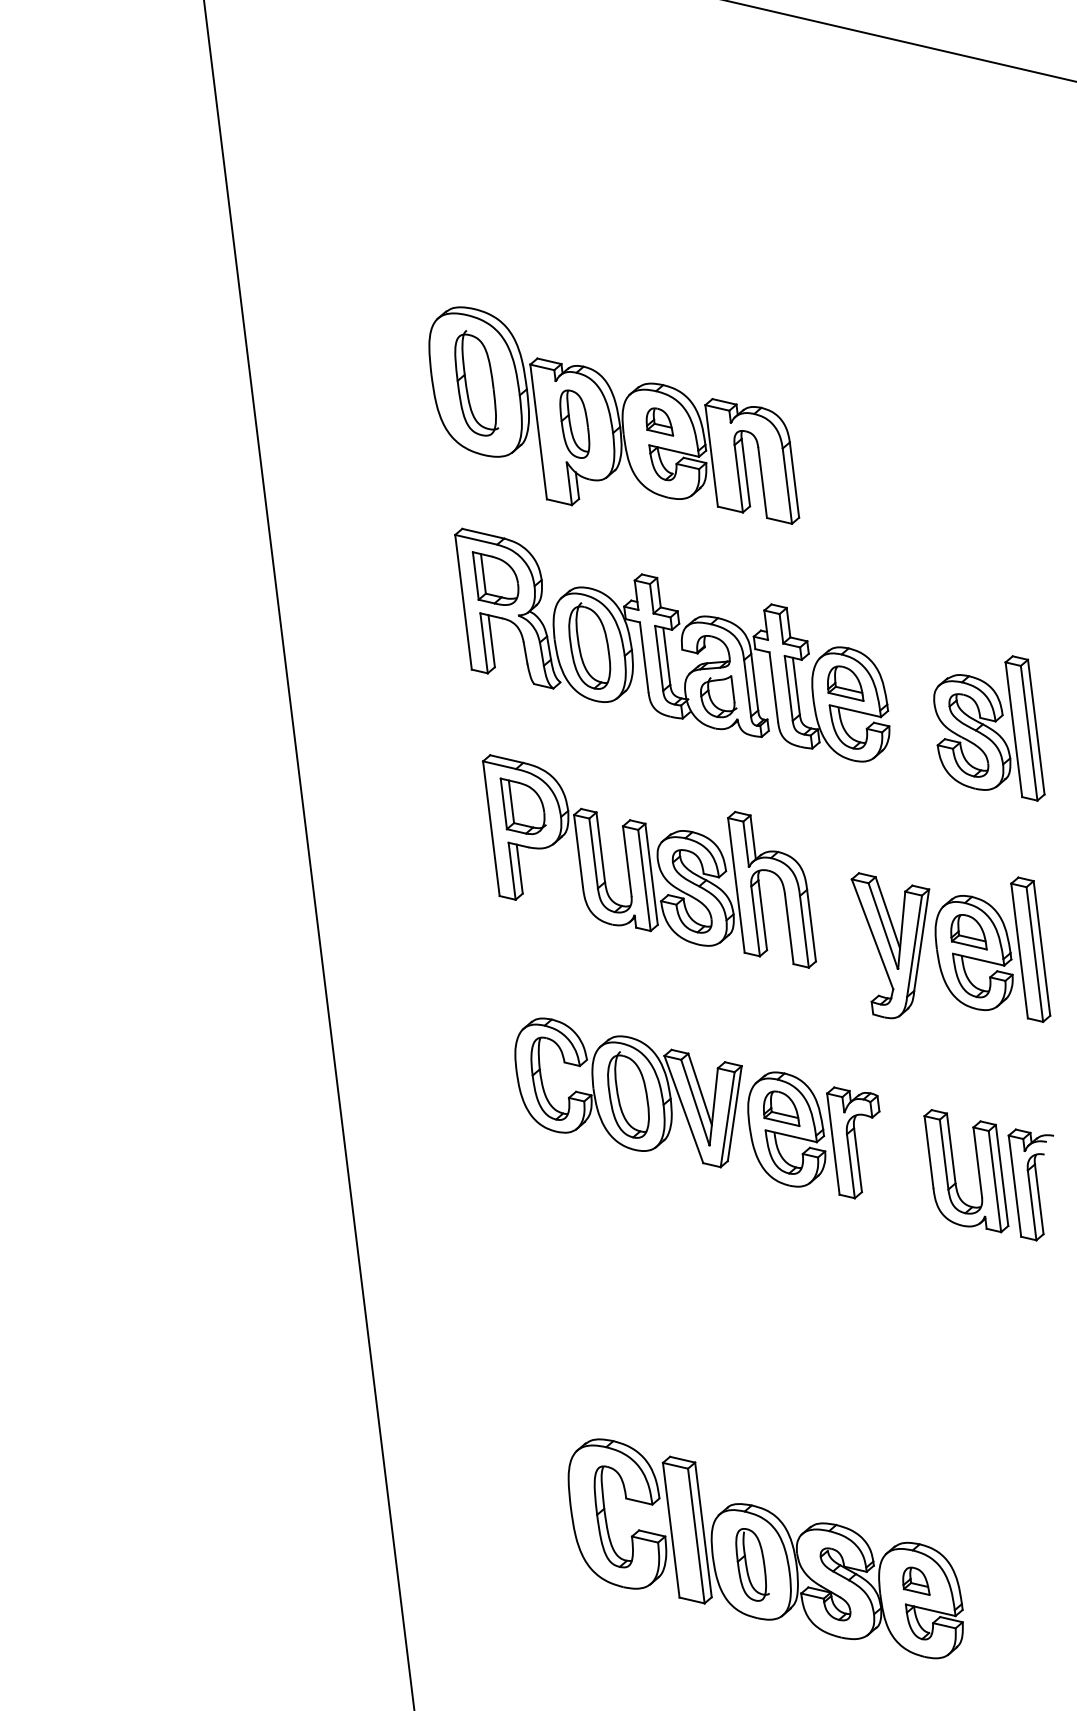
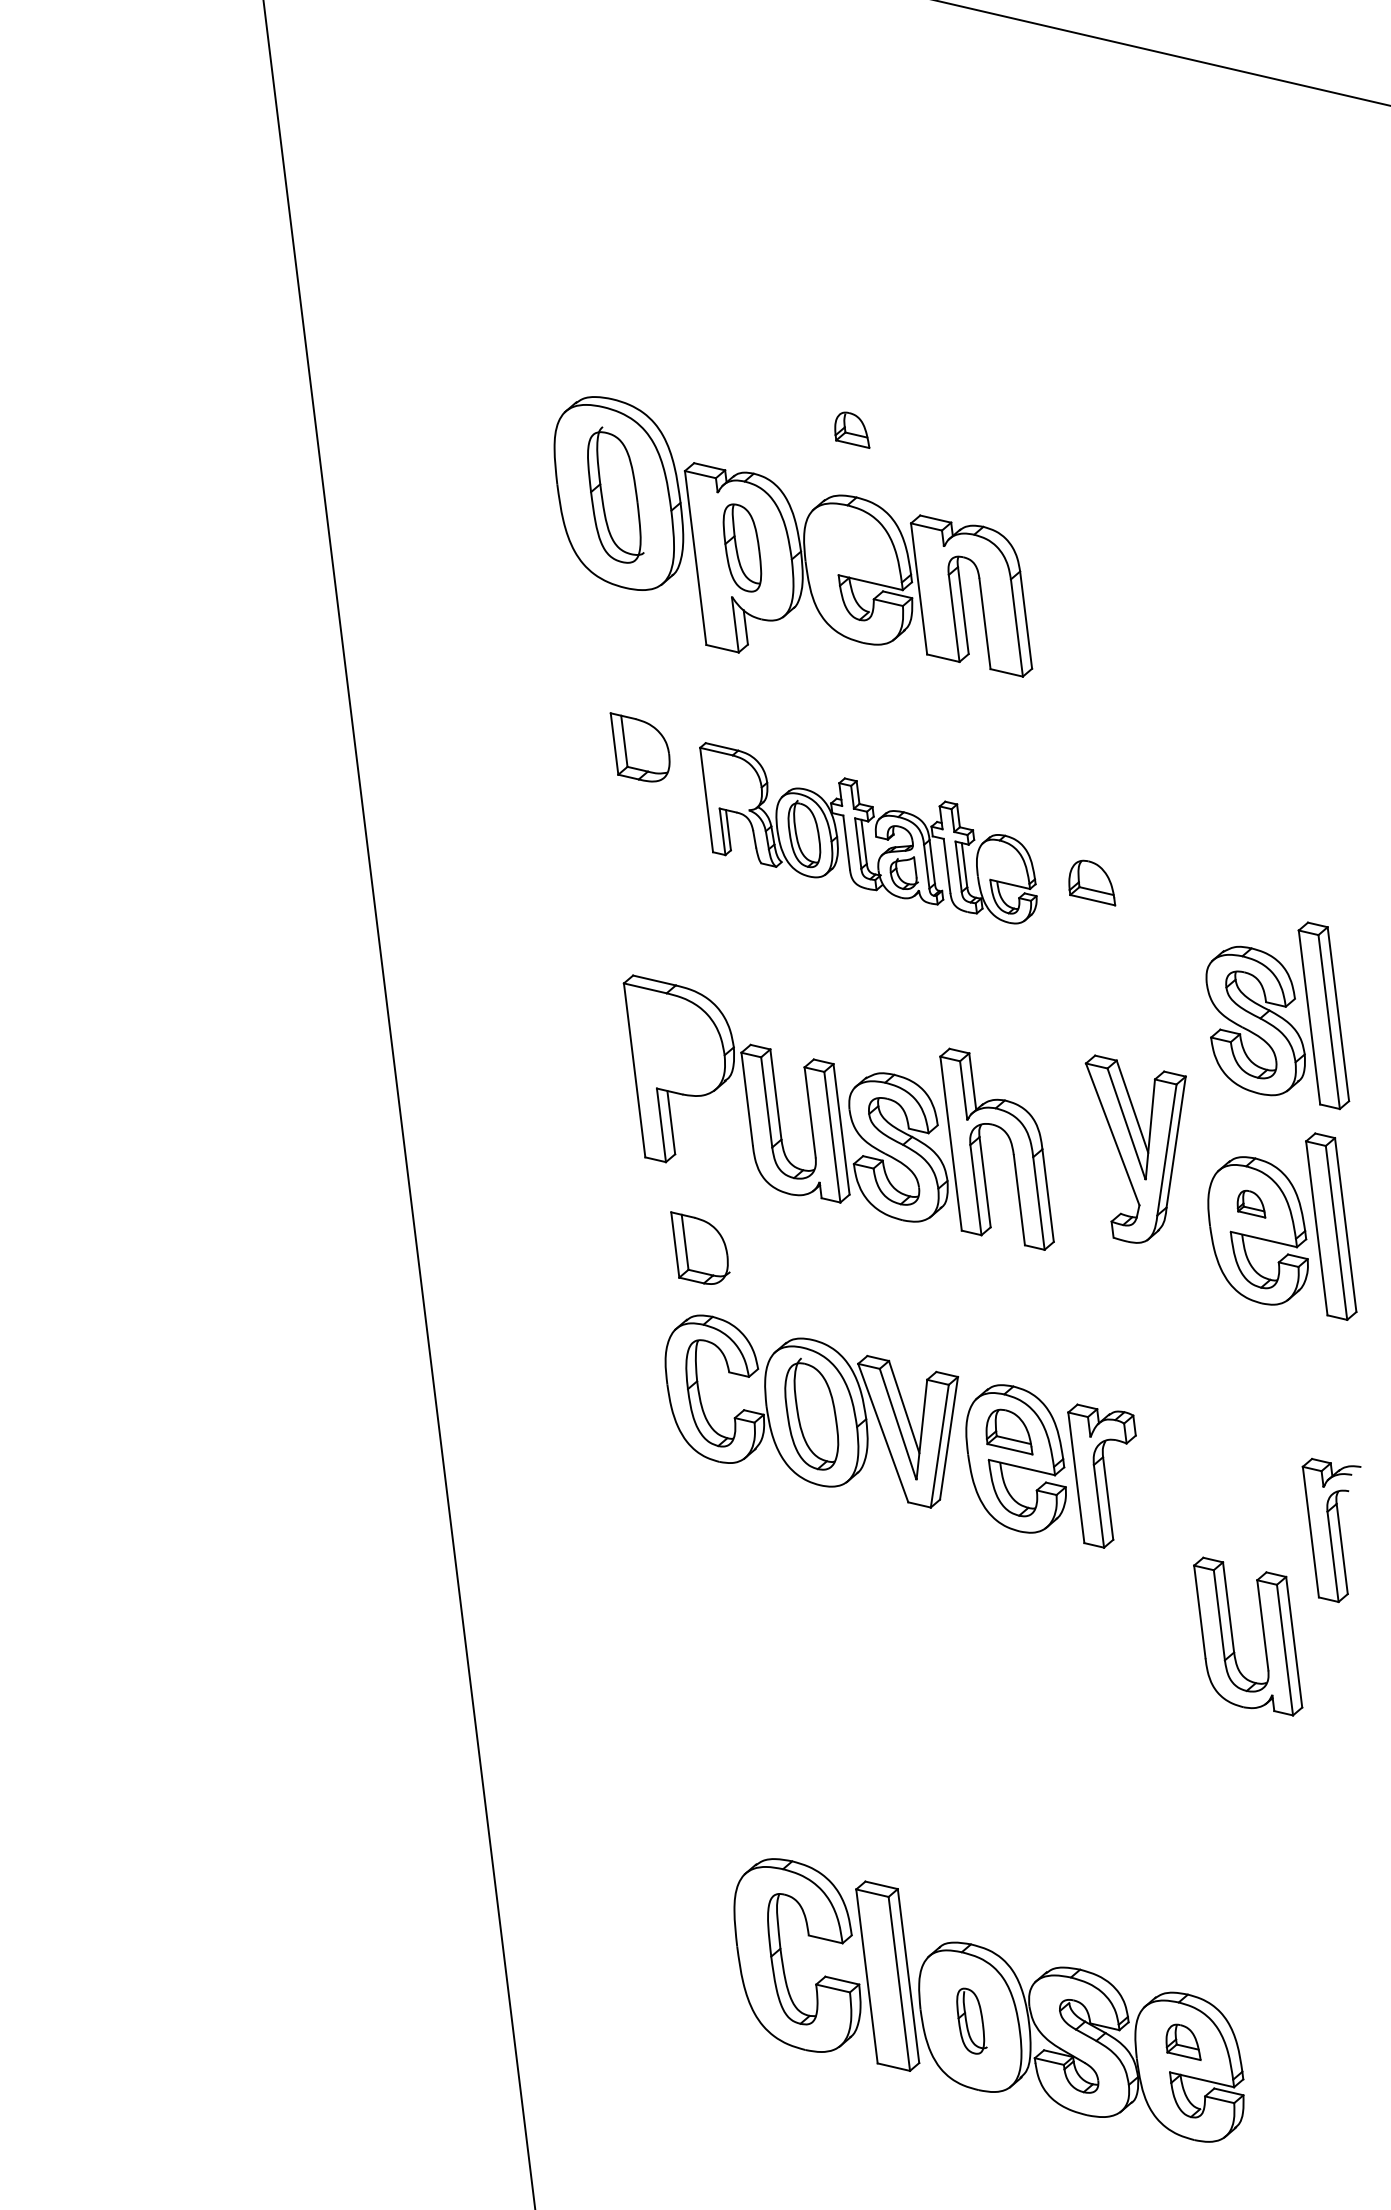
part: (659, 421) -> (851, 429), moved
part: (672, 644) -> (868, 832), size x0.6
part: (989, 728) -> (1277, 1015), moved
part: (522, 806) -> (699, 1248), moved
part: (968, 932) -> (1250, 1204), size x0.6
part: (890, 945) -> (1135, 1148), moved
part: (977, 1170) -> (1262, 1635), moved
part: (752, 1564) -> (971, 2020), size x0.7

